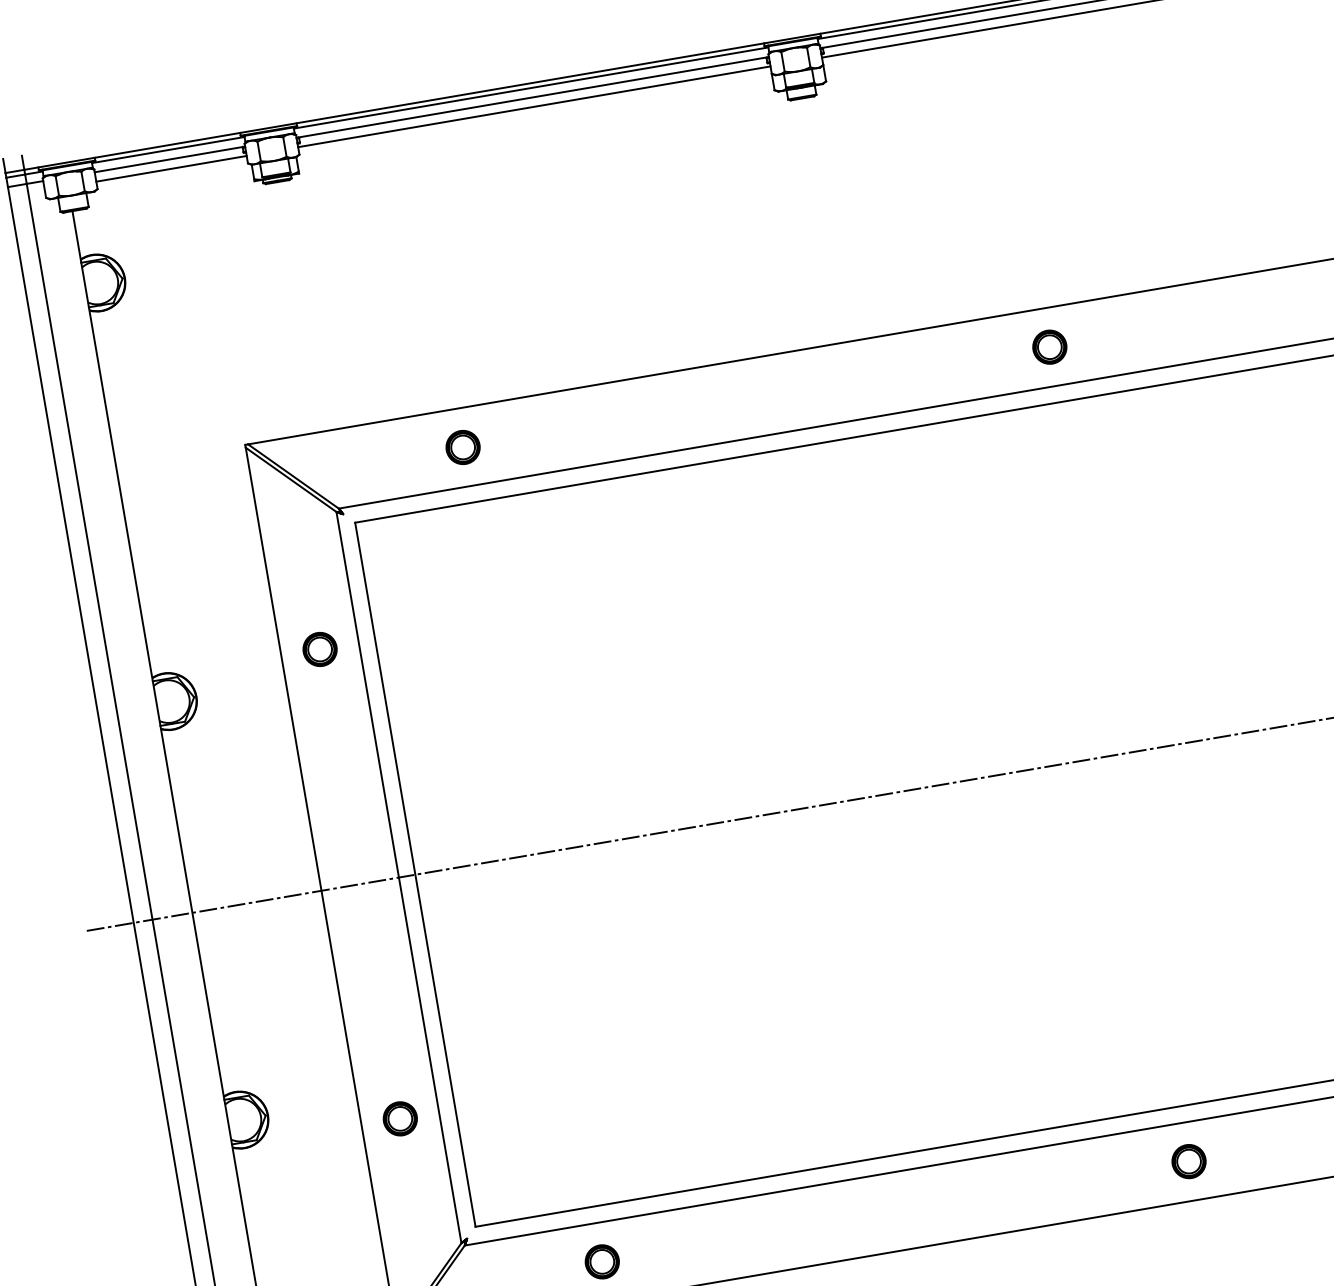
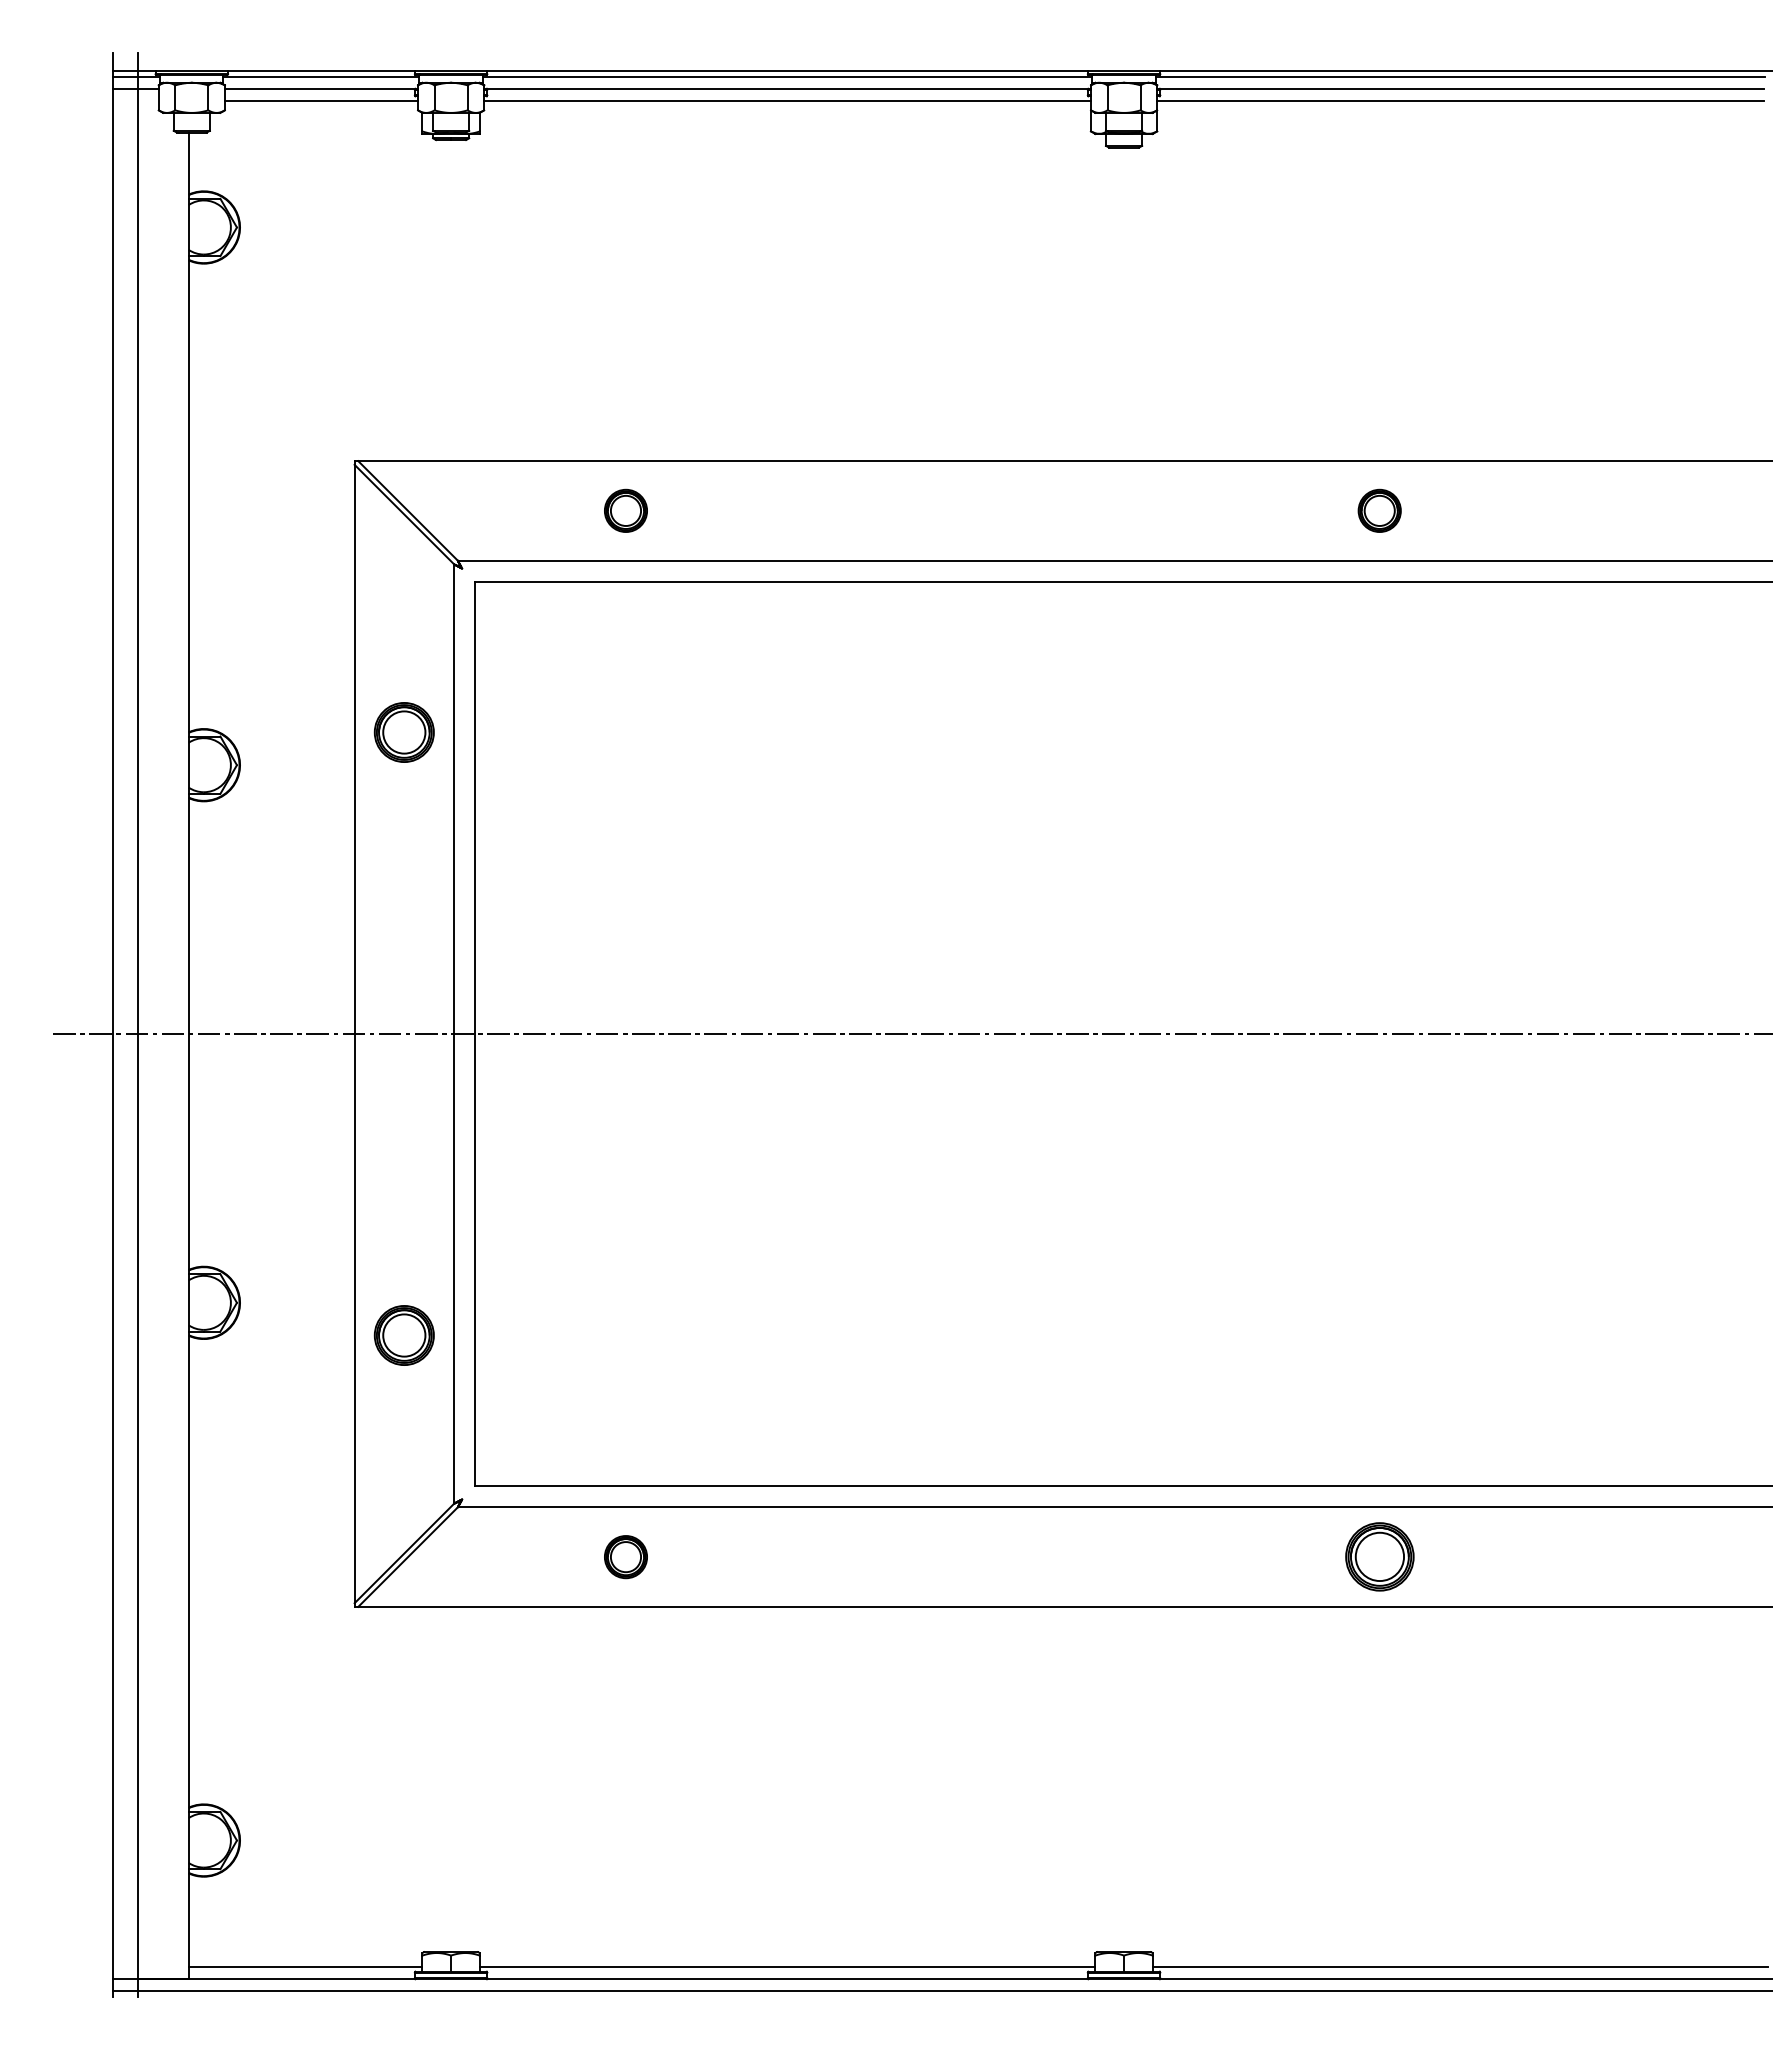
part: (320, 649) -> (404, 732), size x1.4
part: (400, 1118) -> (404, 1335), size x1.4
part: (1188, 1161) -> (1379, 1557), size x1.6

